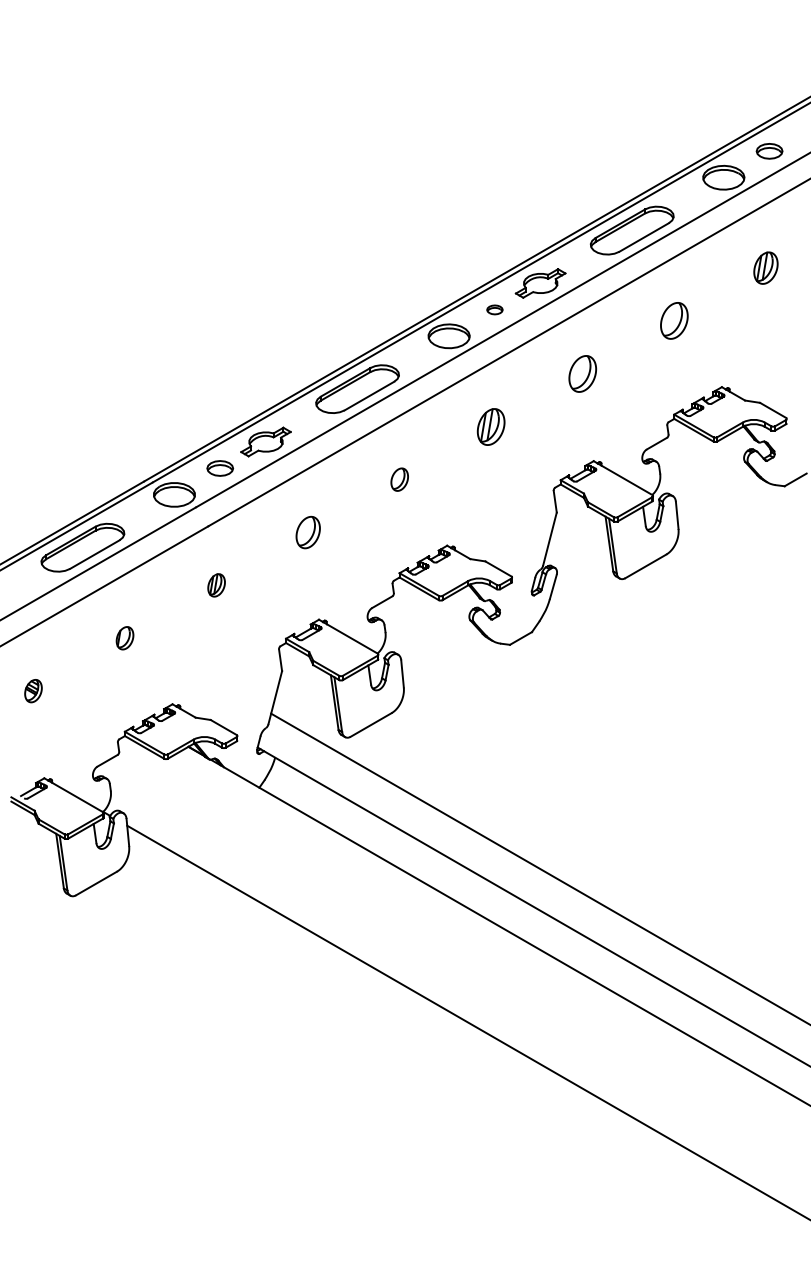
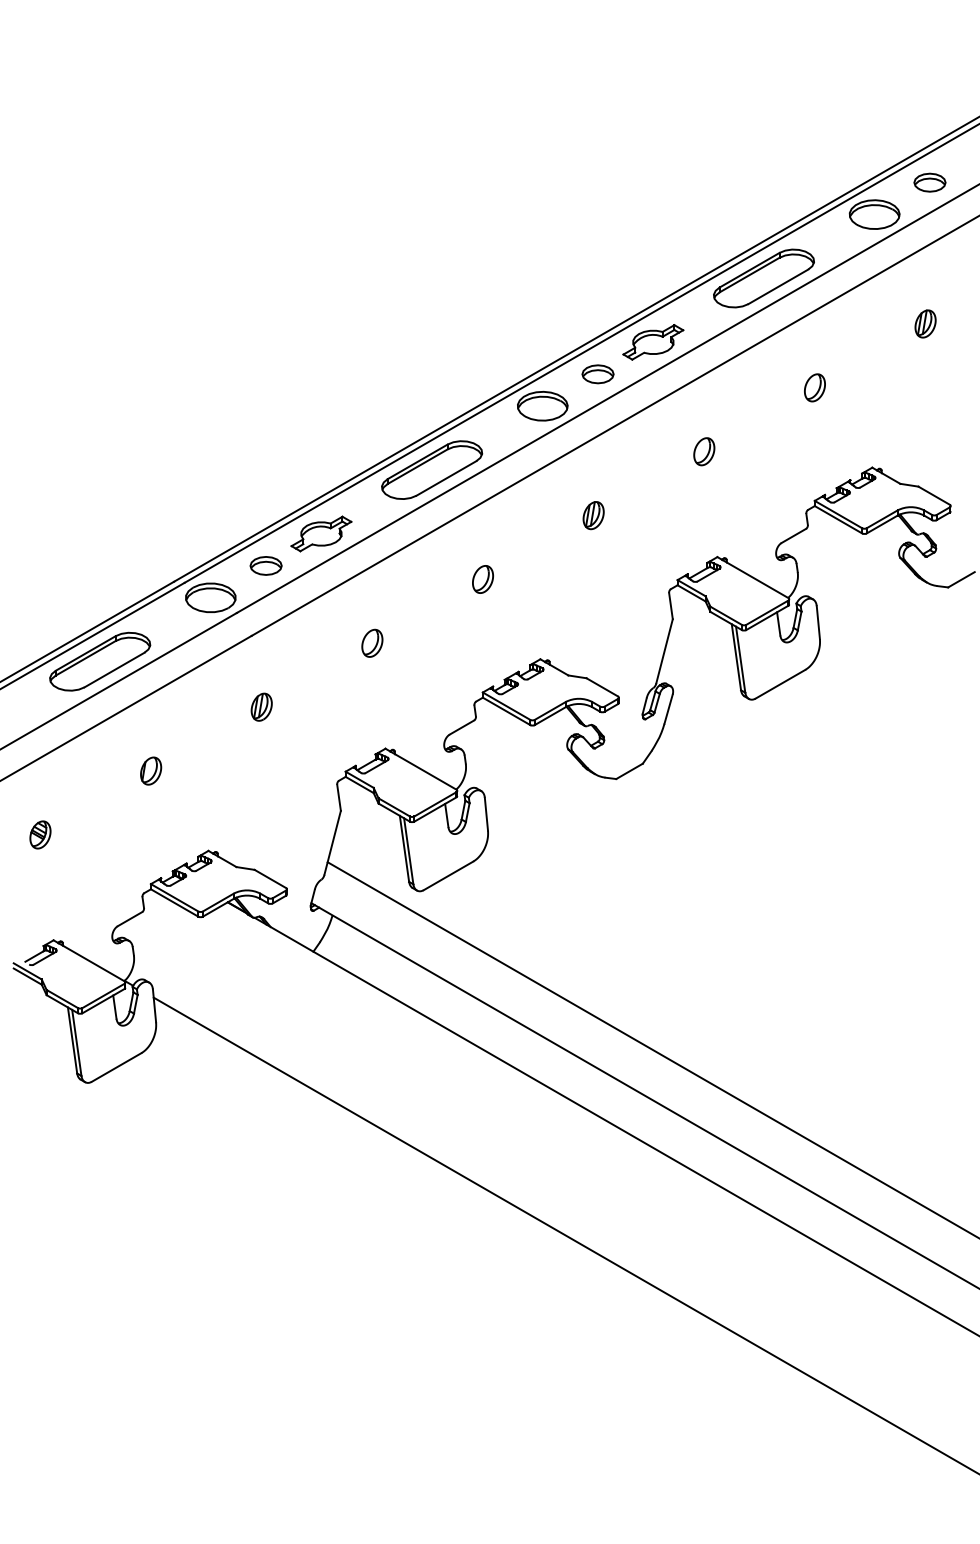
part: (765, 268) -> (925, 324), size x0.71
part: (494, 309) -> (597, 373), size x1.67
part: (674, 321) -> (815, 388), size x0.62
part: (582, 373) -> (703, 451), size x0.62
part: (491, 426) -> (593, 515), size x0.62
part: (307, 532) -> (371, 643), size x0.71

